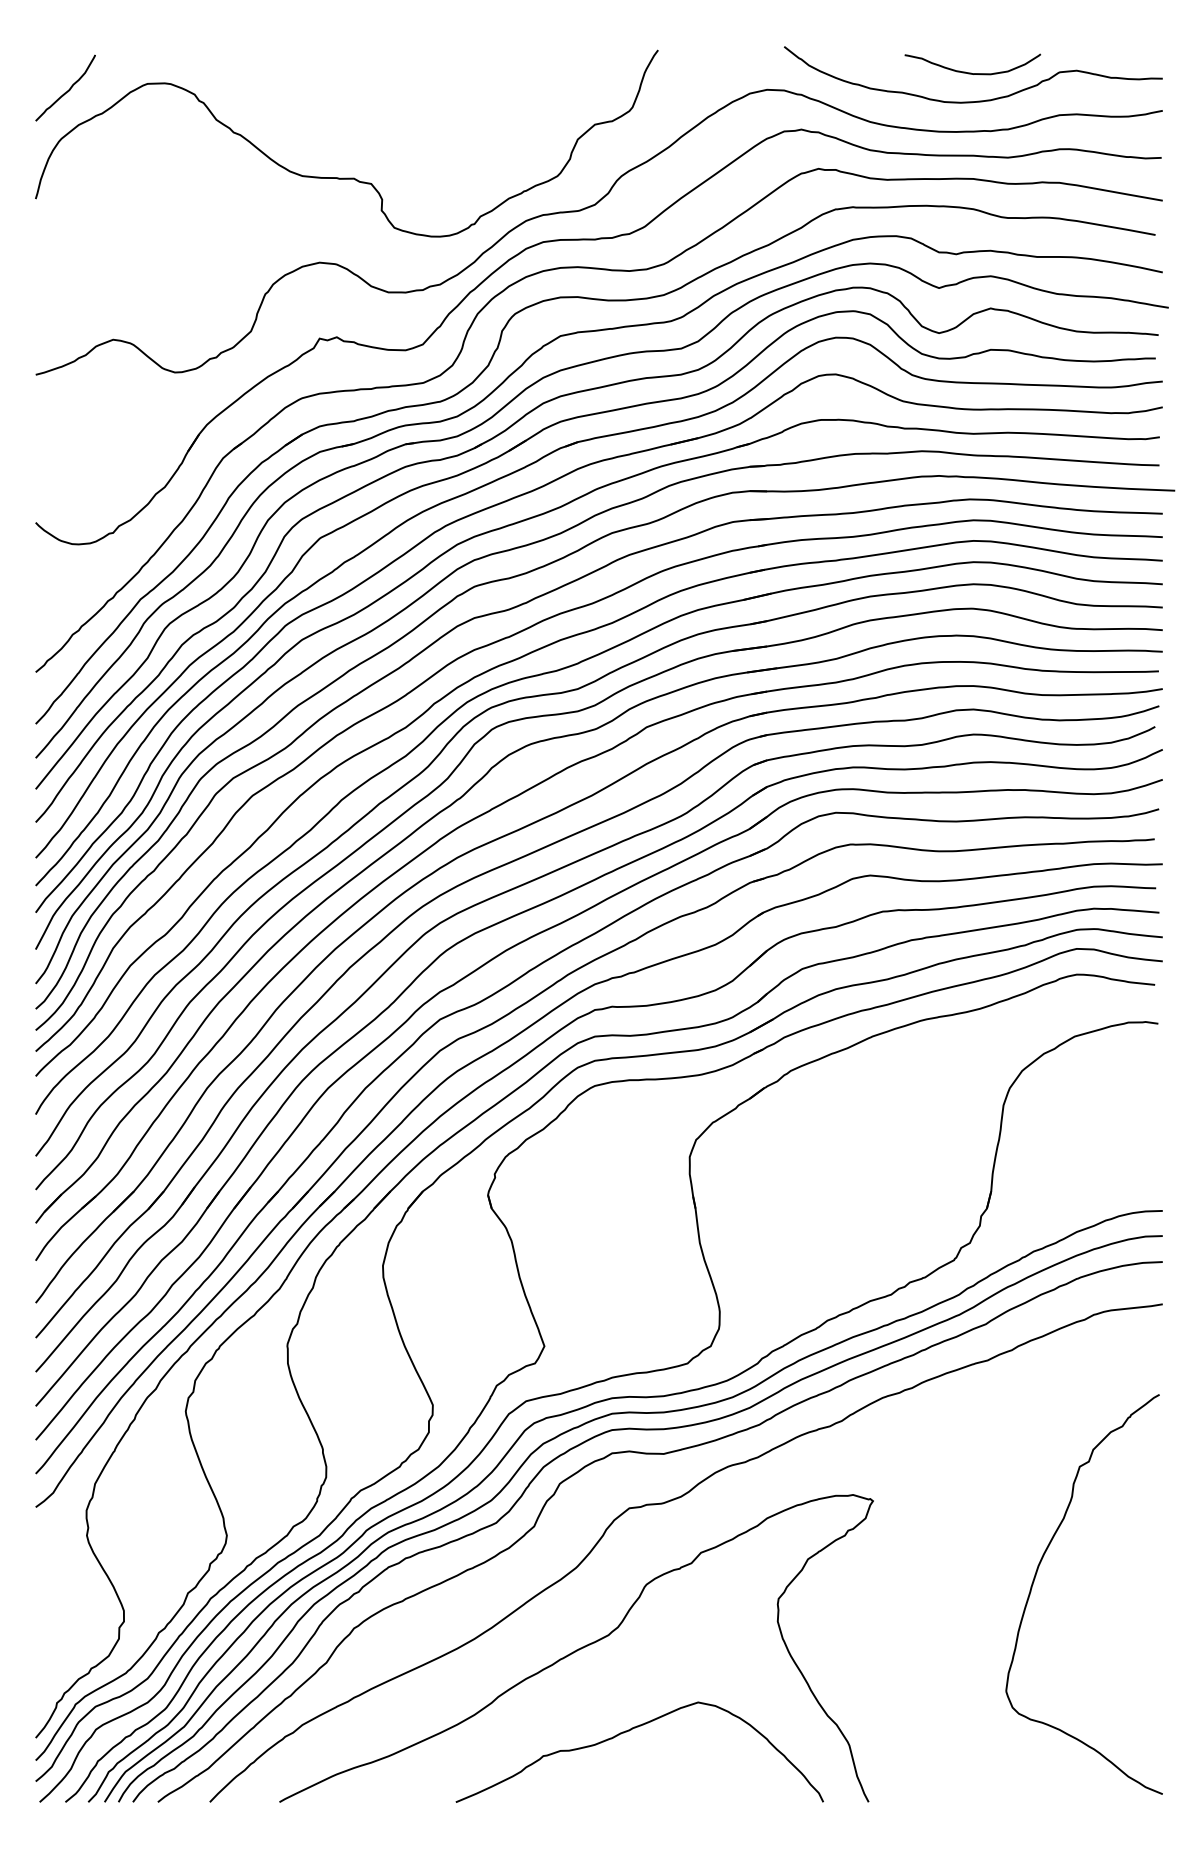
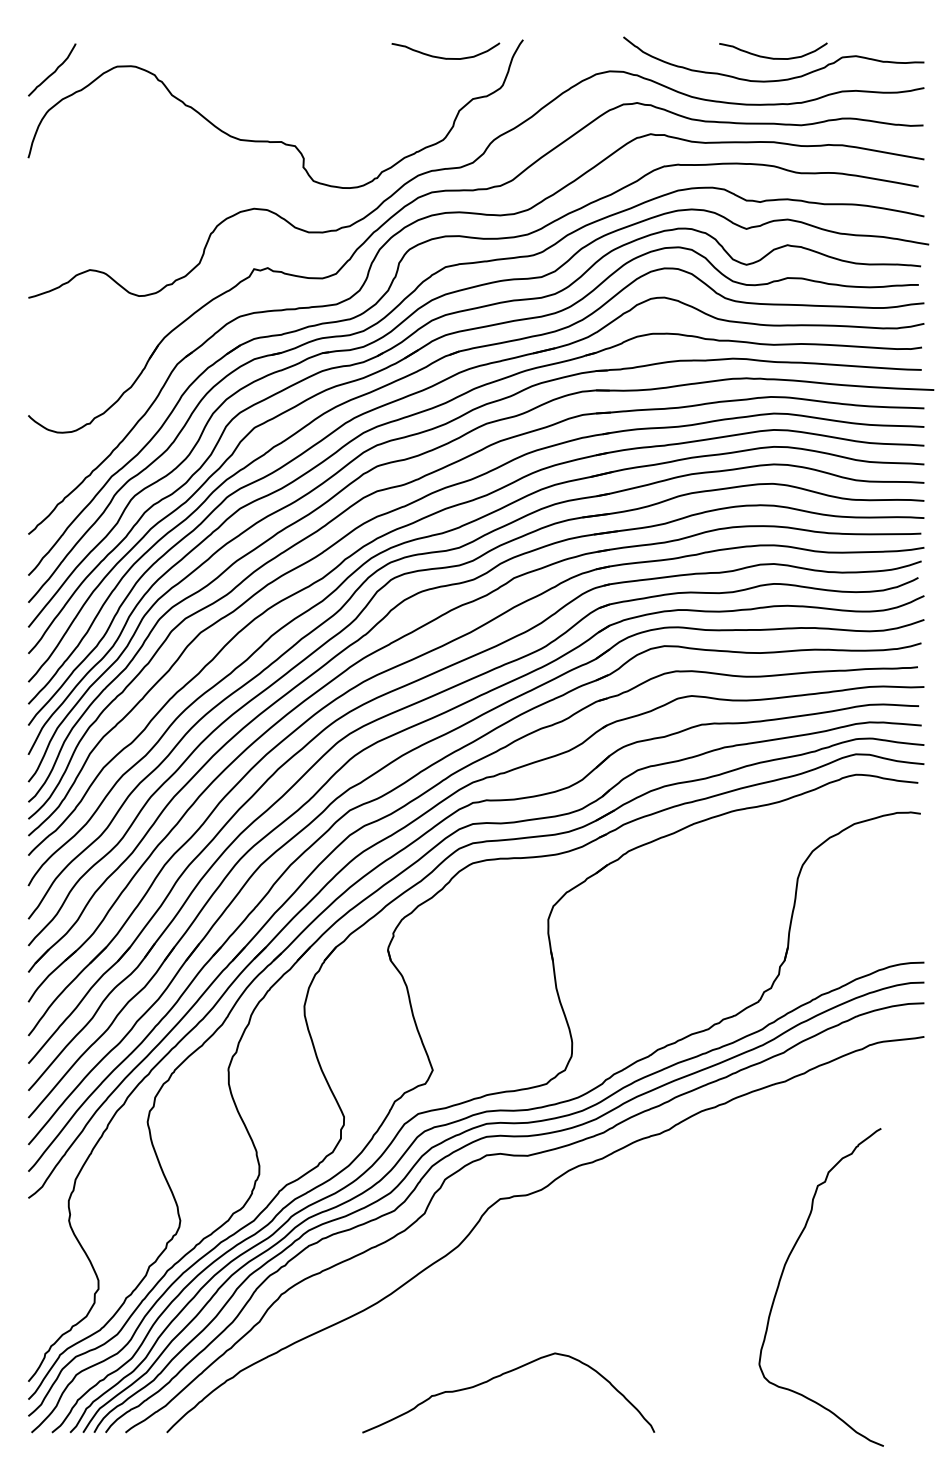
curve: (559, 72) -> (444, 57), added
curve: (1035, 1578) -> (782, 1274), moved
curve: (576, 1649) -> (458, 1311), removed

